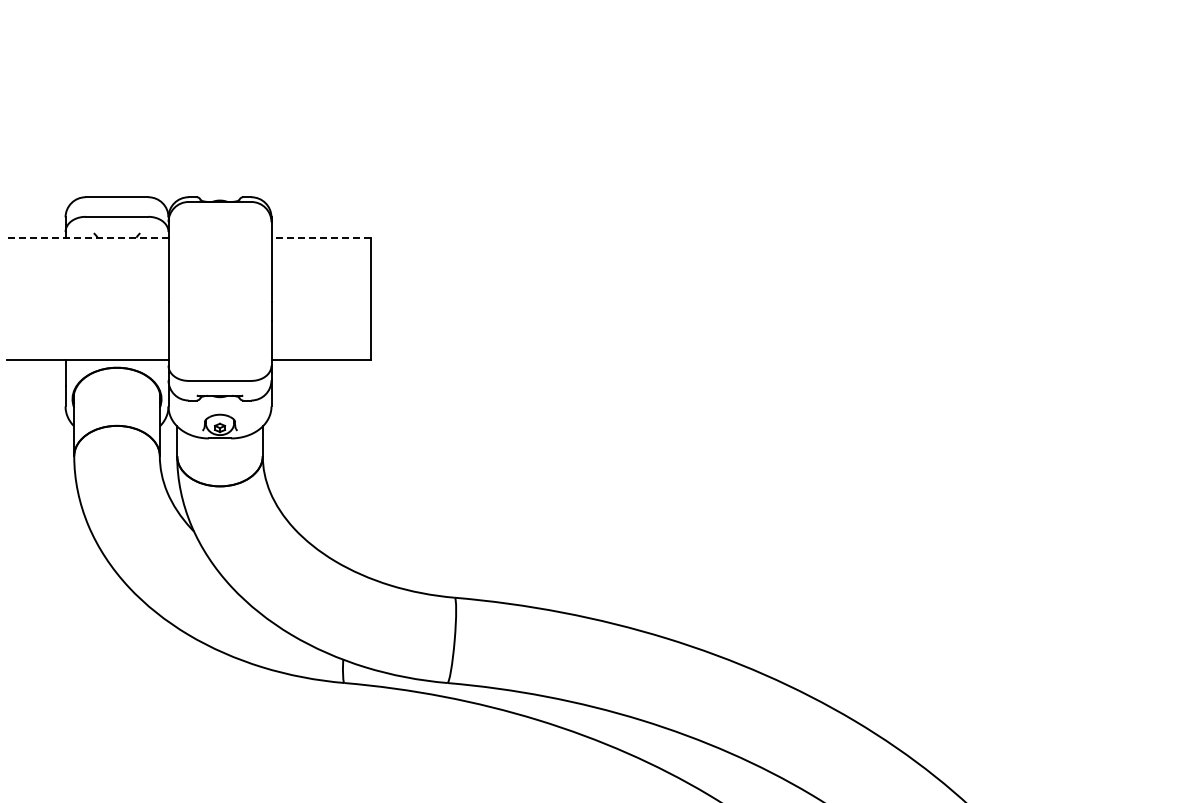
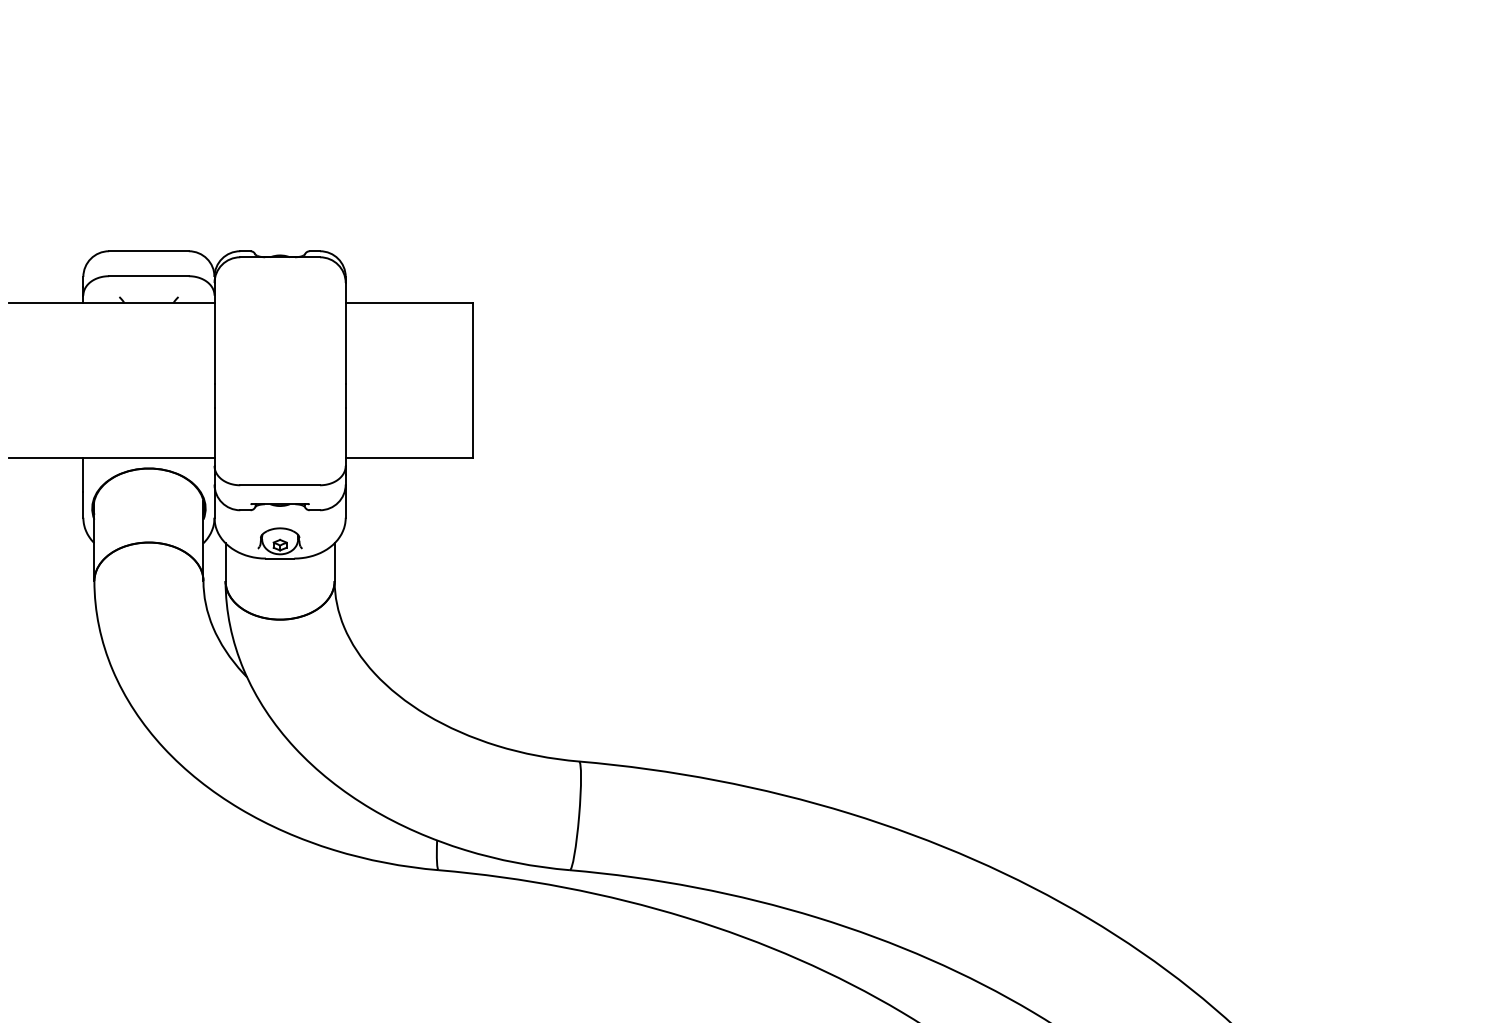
line: (87, 238) -> (111, 303), dashed -> solid
line: (321, 238) -> (409, 303), dashed -> solid

